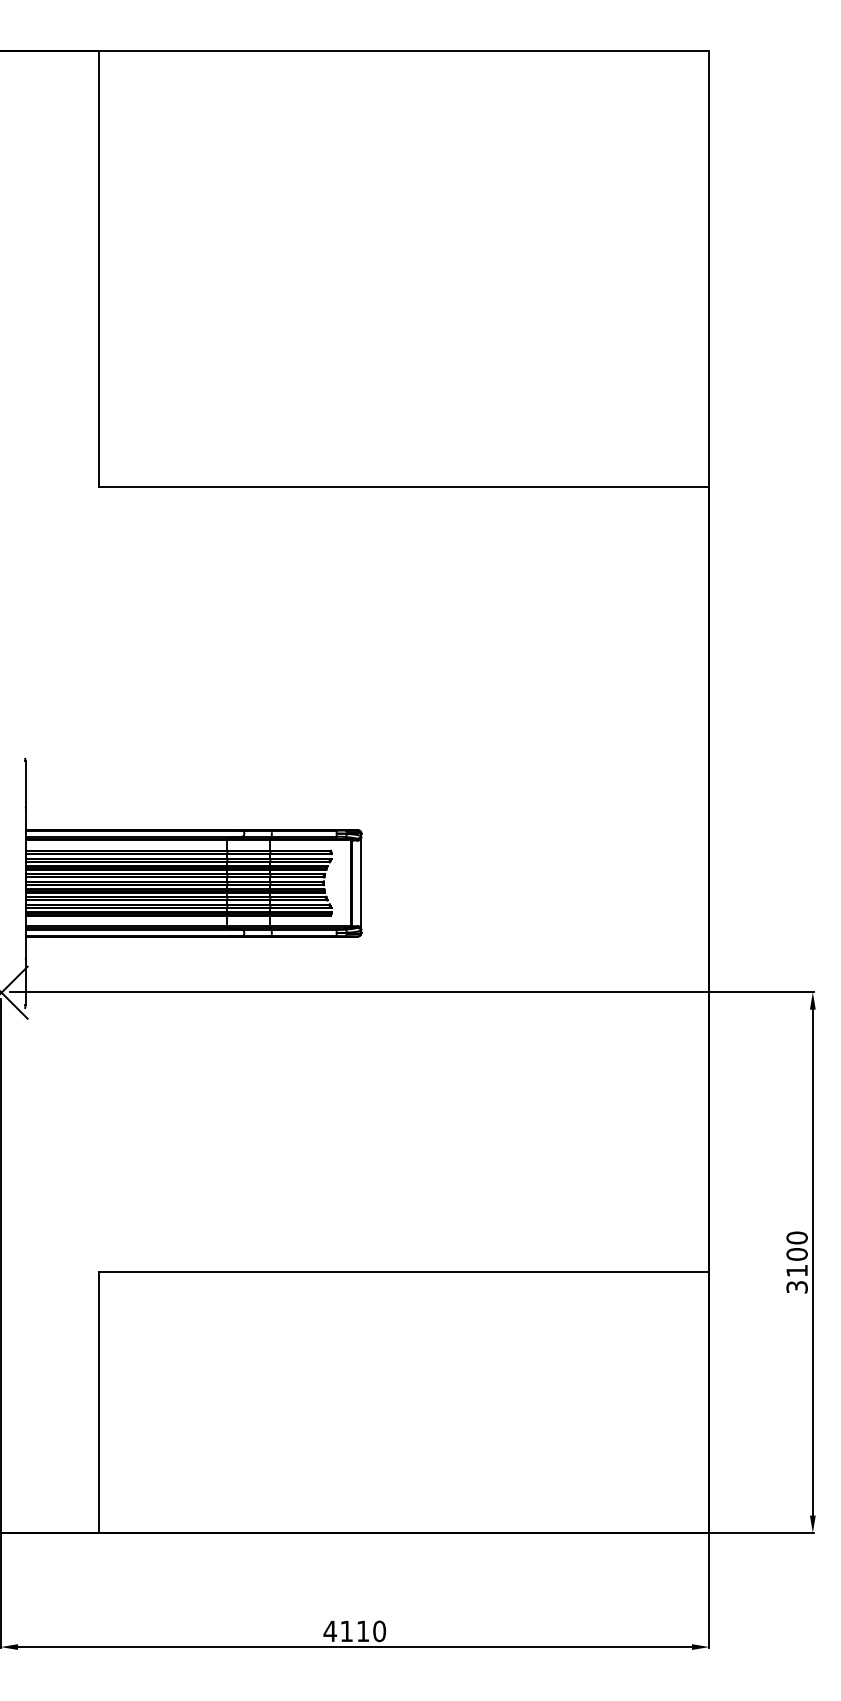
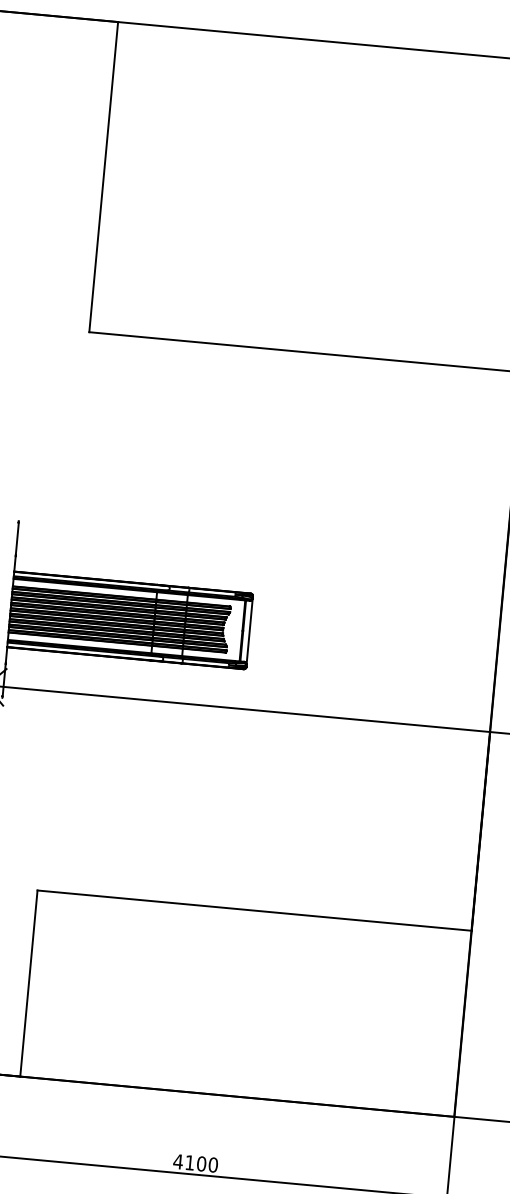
text: (362, 1631) -> (201, 1164), 4110 -> 4100

